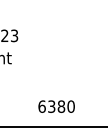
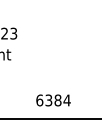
text: (71, 106) -> (67, 100), 6380 -> 6384

